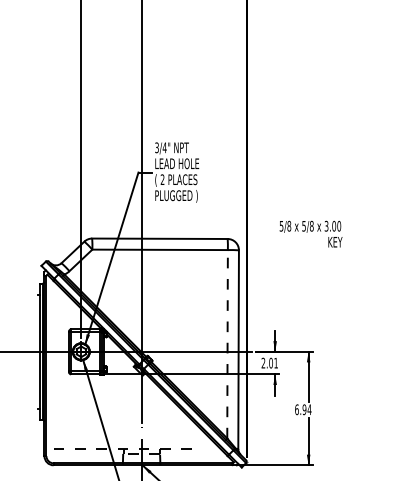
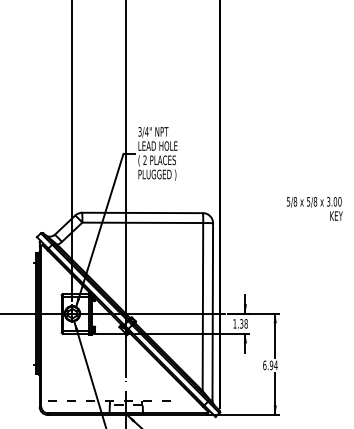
text: (310, 233) -> (314, 208), moved
line: (227, 343) -> (202, 306), dashed -> solid
text: (269, 362) -> (240, 323), 2.01 -> 1.38

